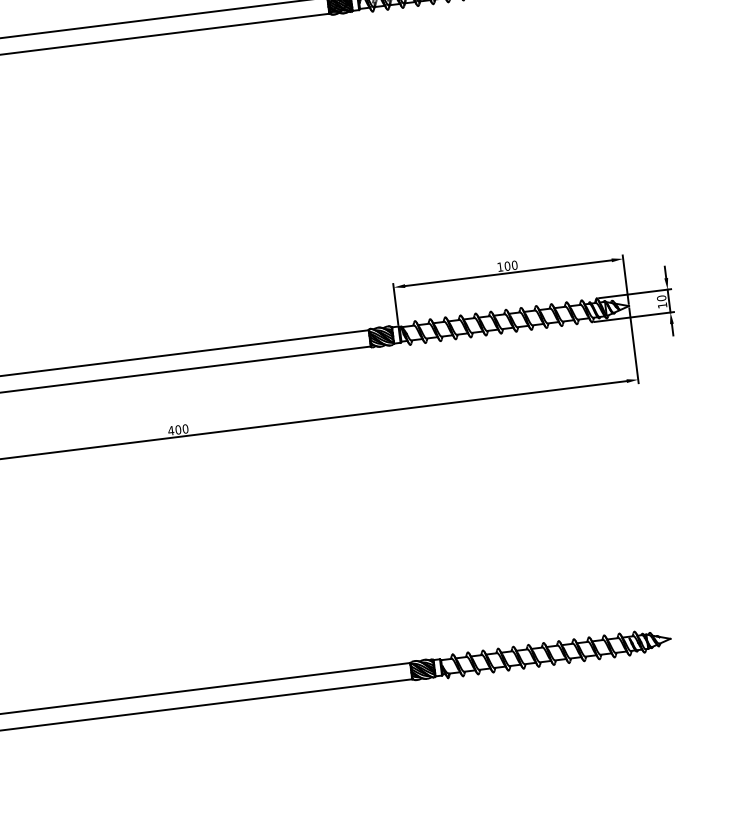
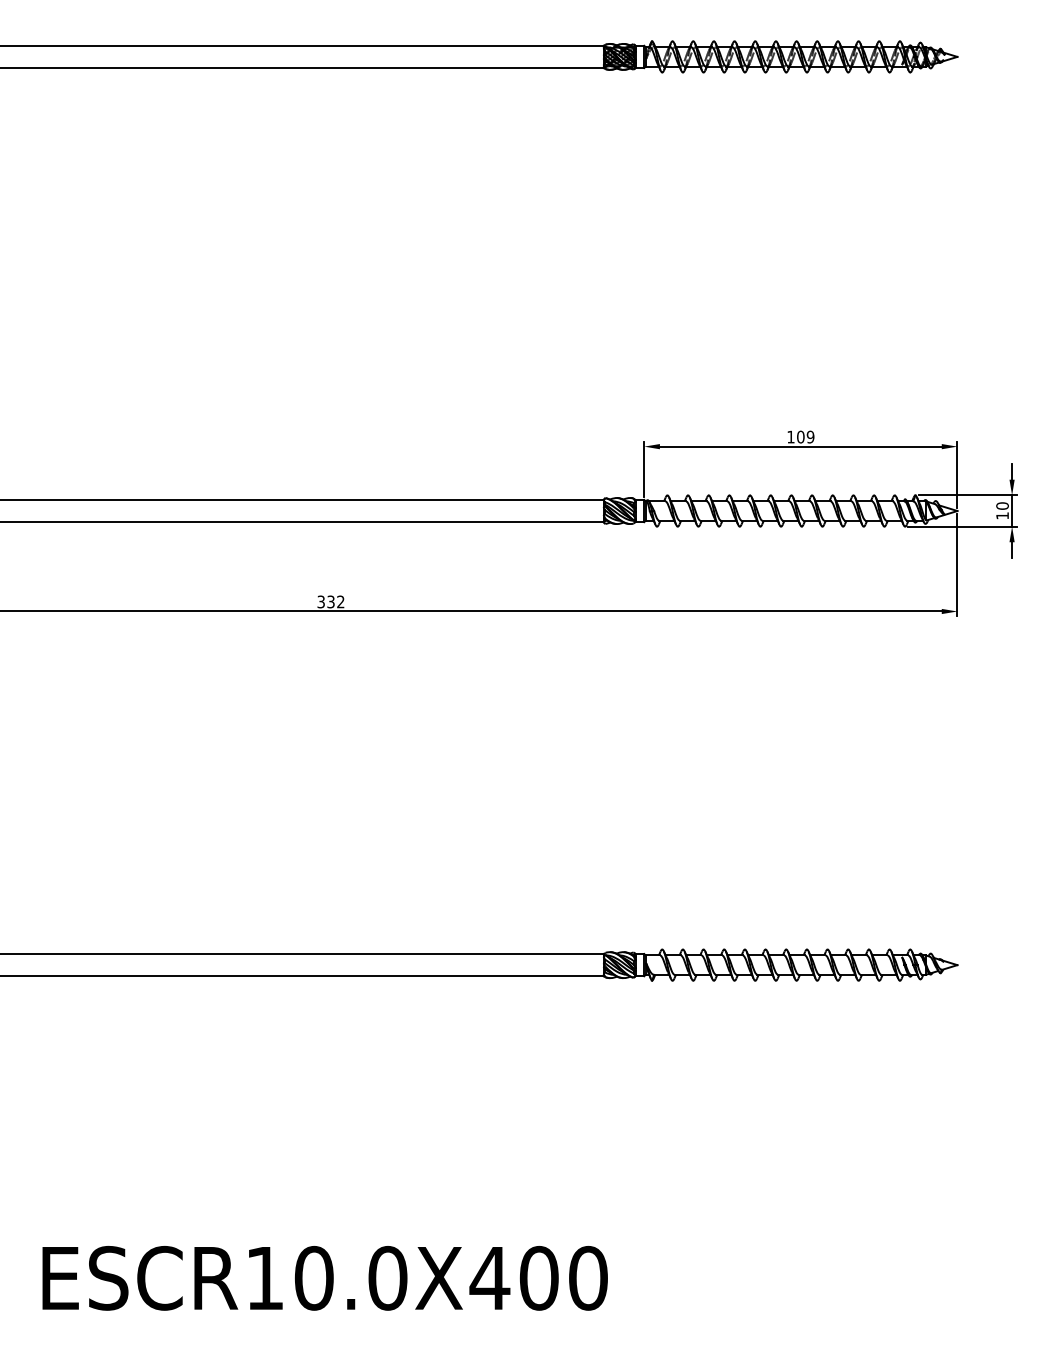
text: (514, 265) -> (810, 437), 100 -> 109
text: (177, 429) -> (330, 601), 400 -> 332

